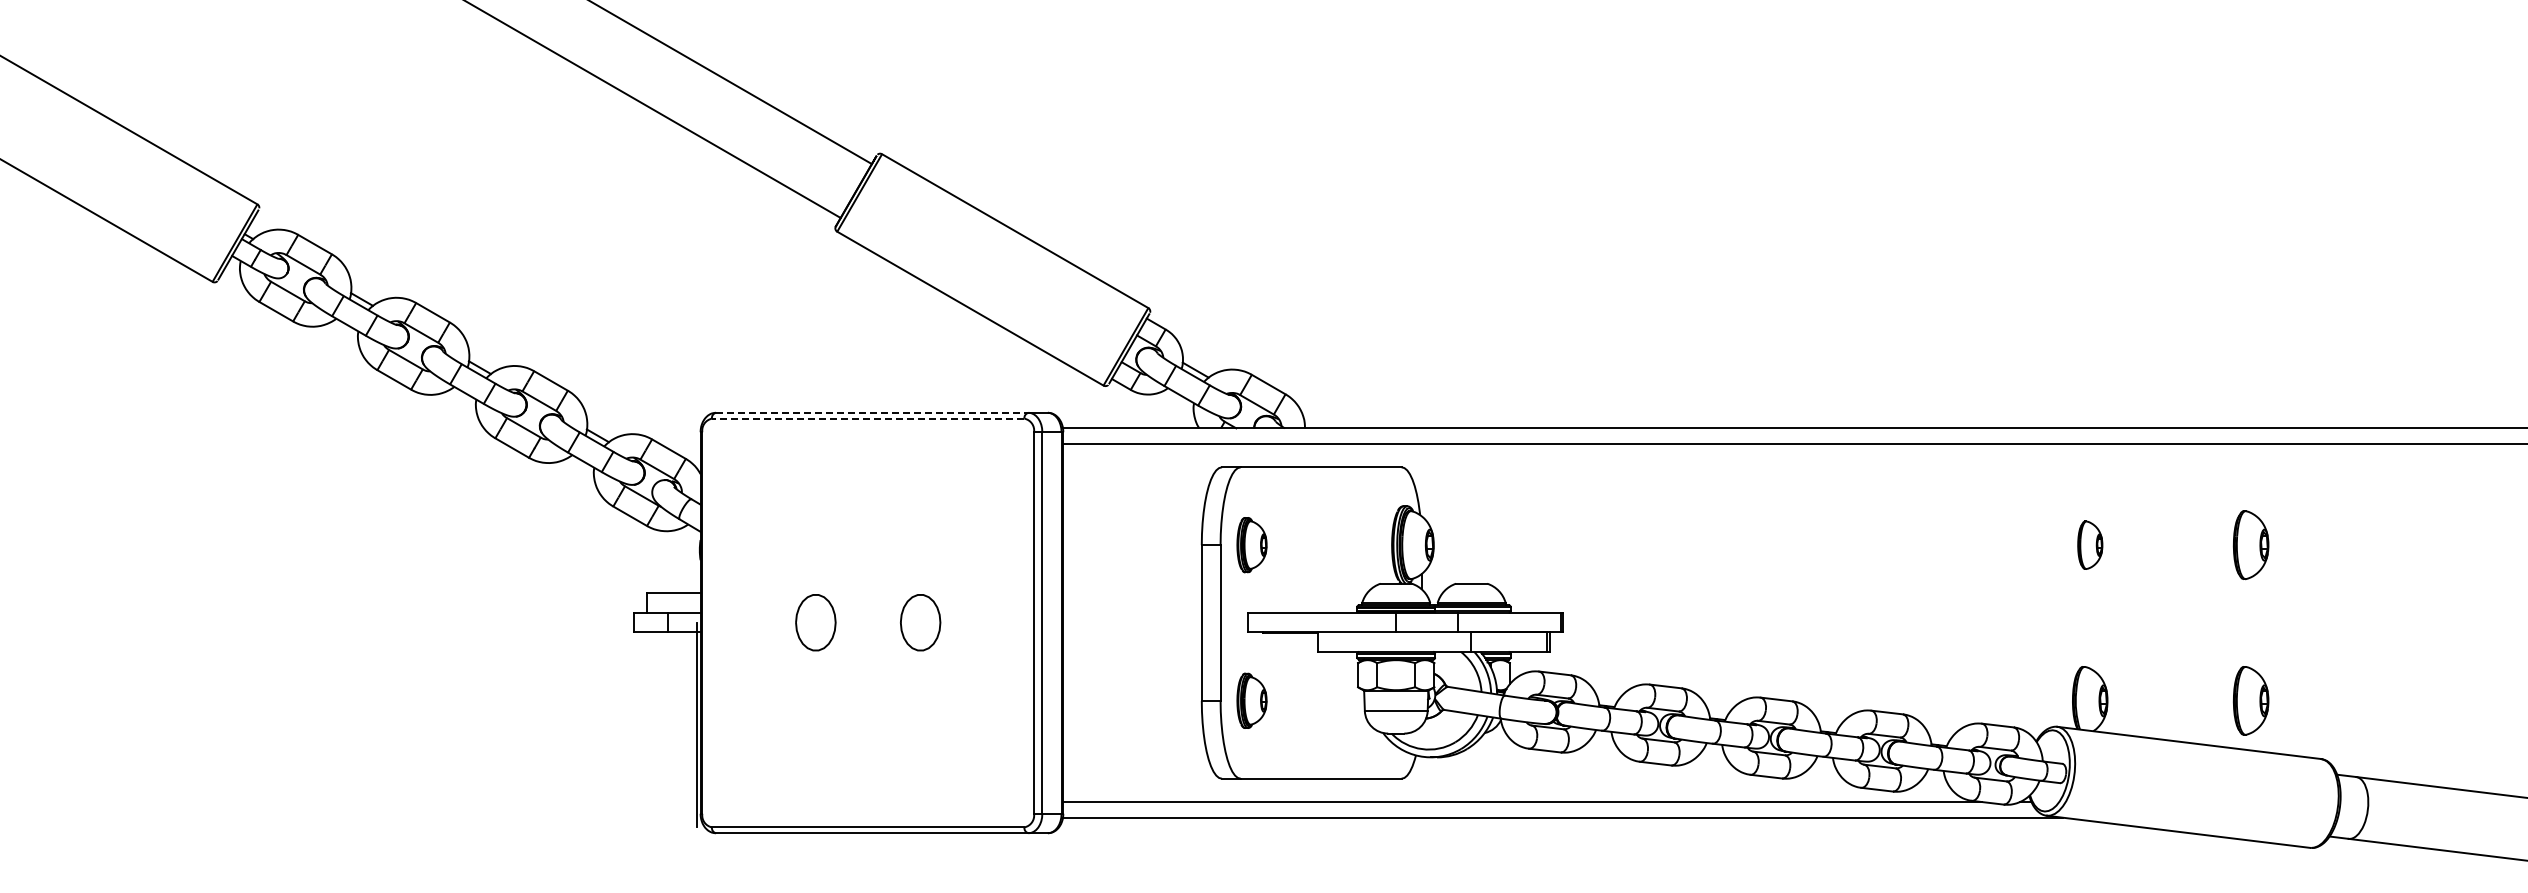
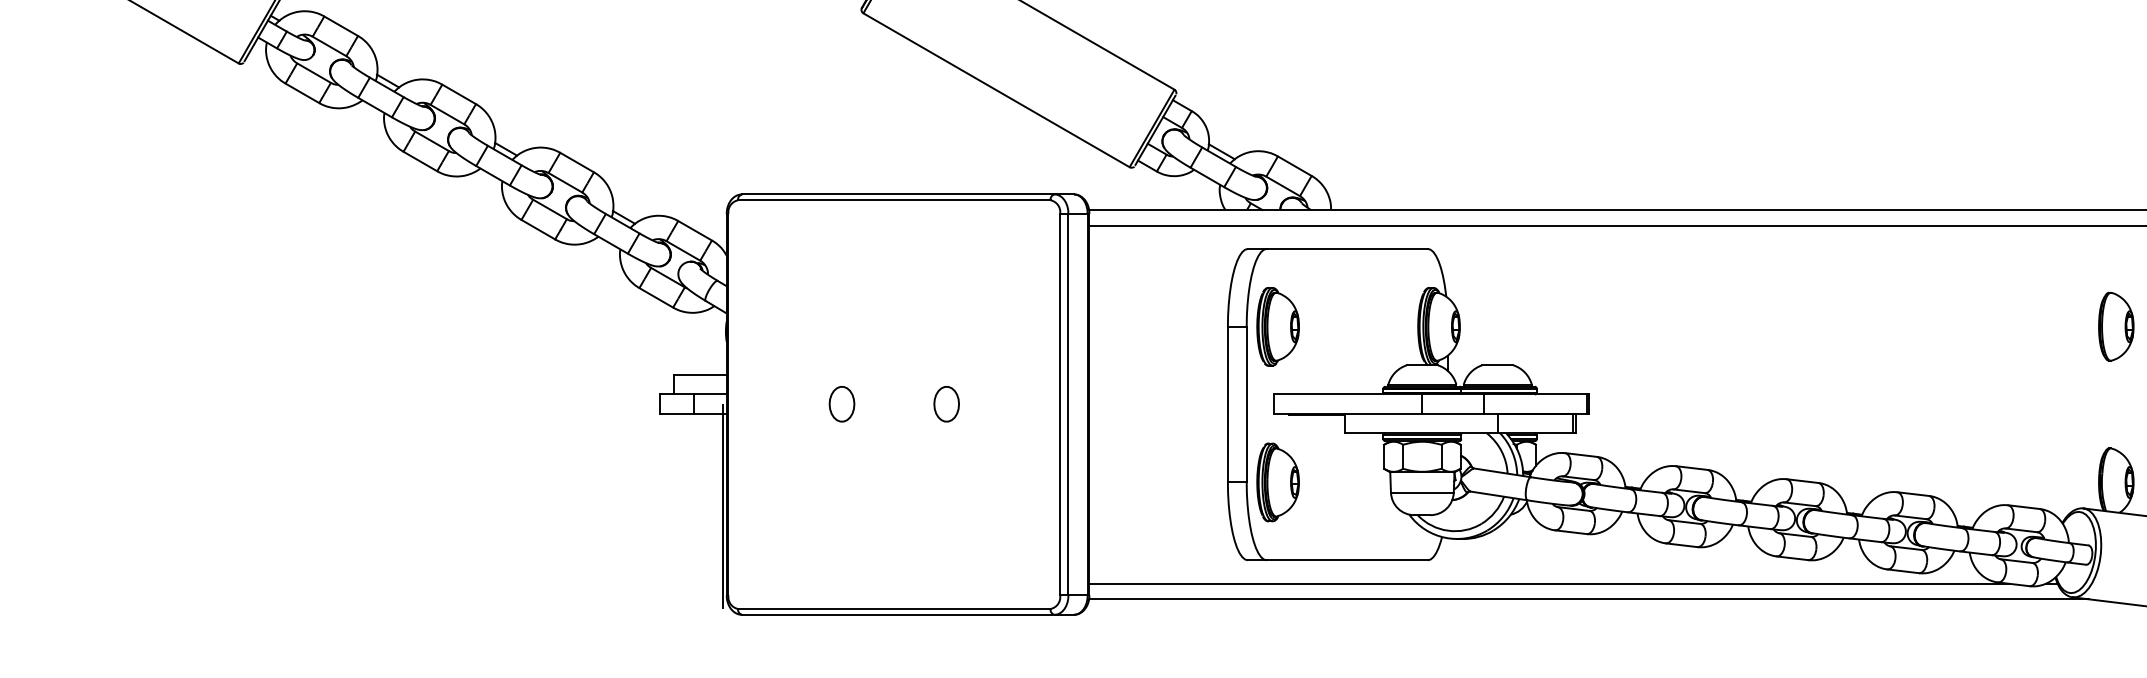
line: (872, 412) -> (898, 194), dashed -> solid
line: (867, 418) -> (893, 200), dashed -> solid
part: (1251, 544) -> (1277, 326), size x1.43
part: (2090, 545) -> (2116, 327), size x1.43
part: (815, 622) -> (841, 404), size x0.62
part: (920, 622) -> (946, 404), size x0.62
part: (1251, 700) -> (1277, 482), size x1.43

